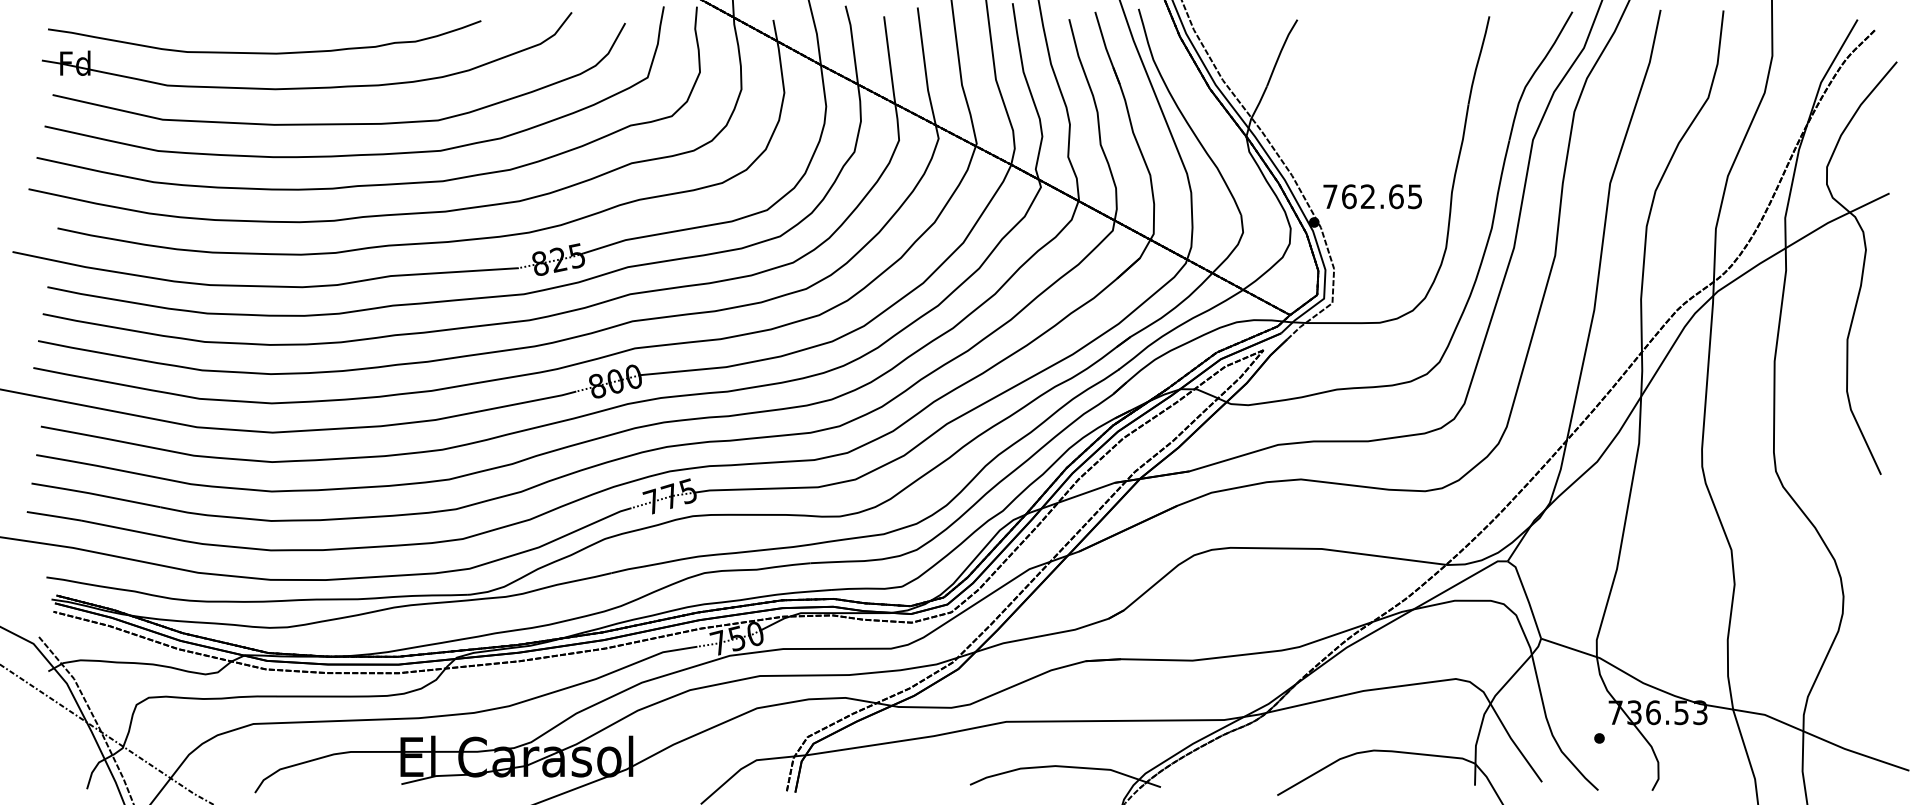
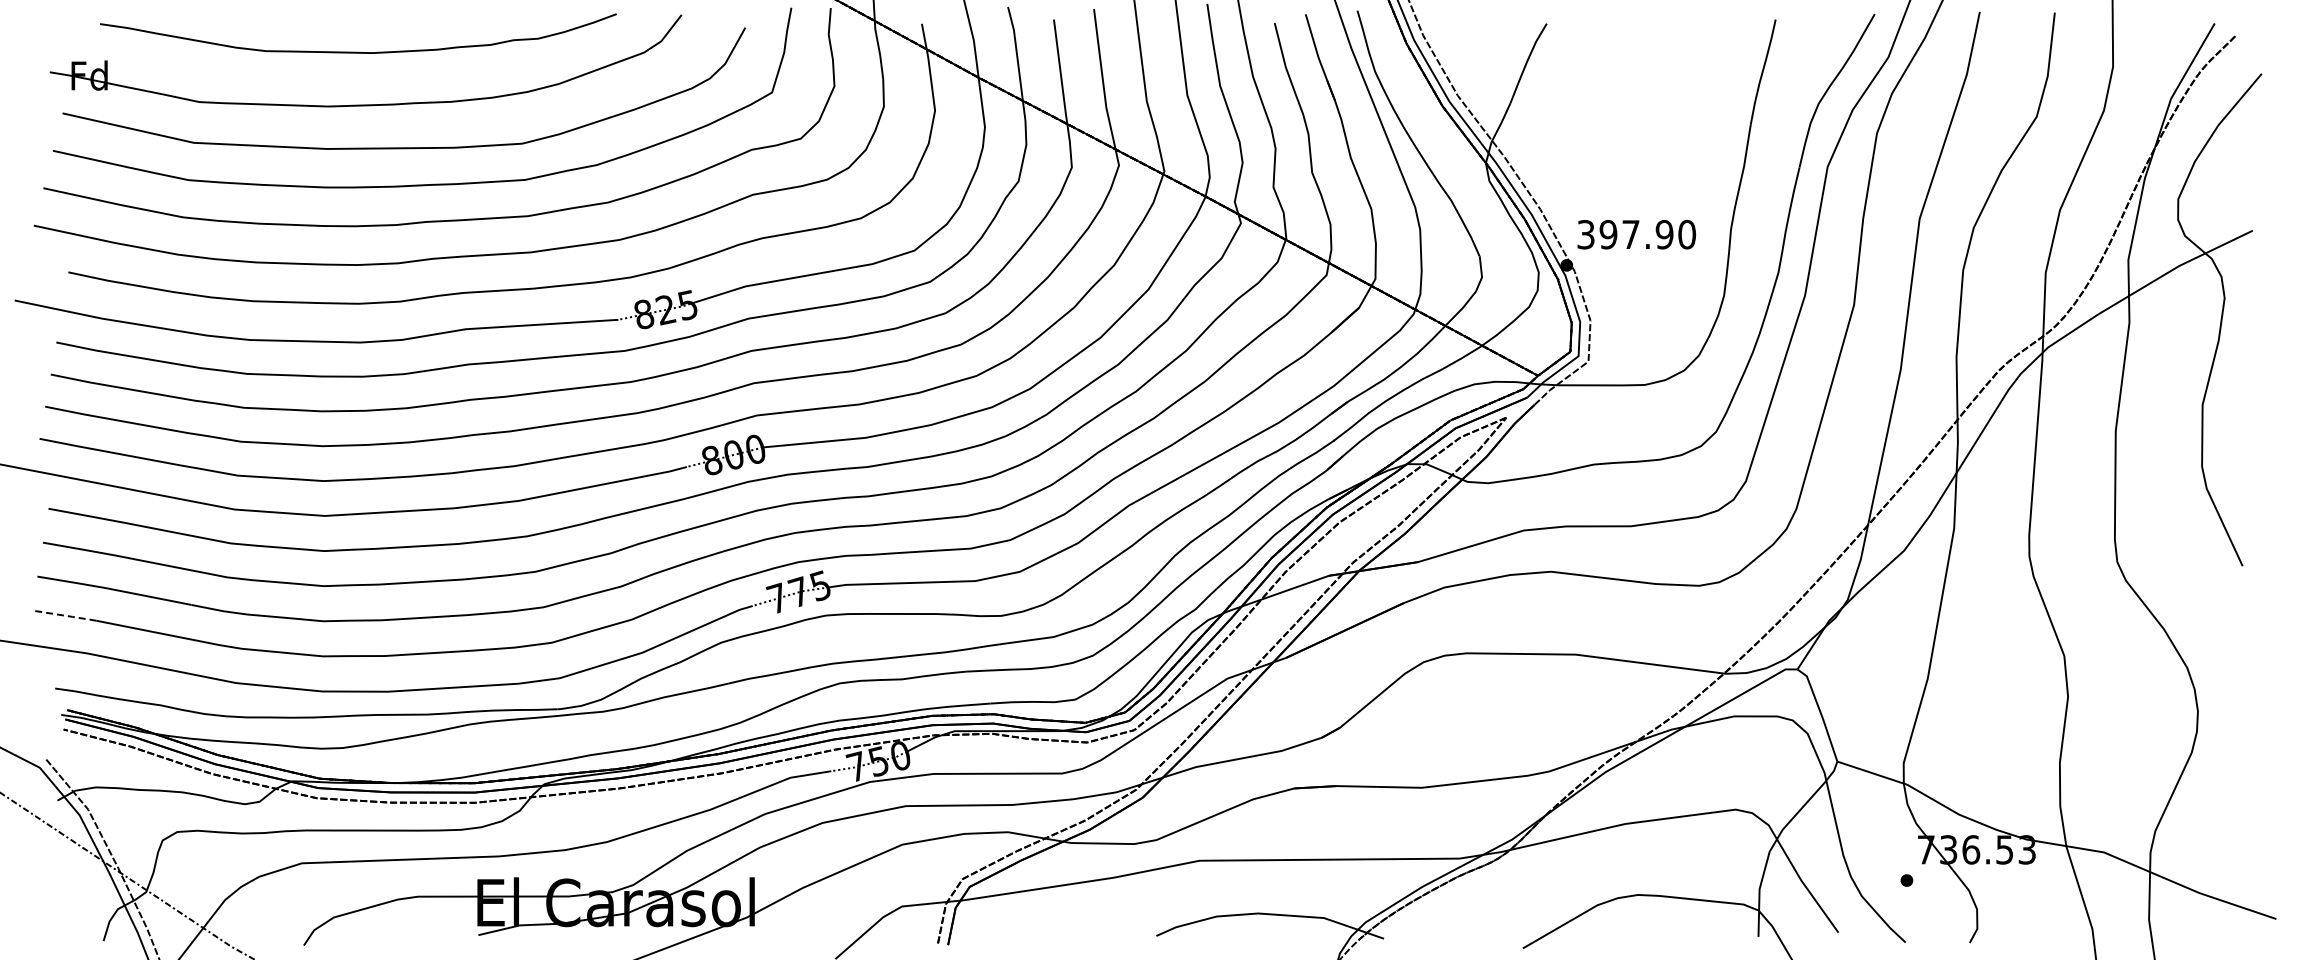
curve: (264, 52) -> (358, 51), moved
text: (1372, 196) -> (1636, 234), 762.65 -> 397.90
line: (54, 516) -> (64, 615), solid -> dashed

